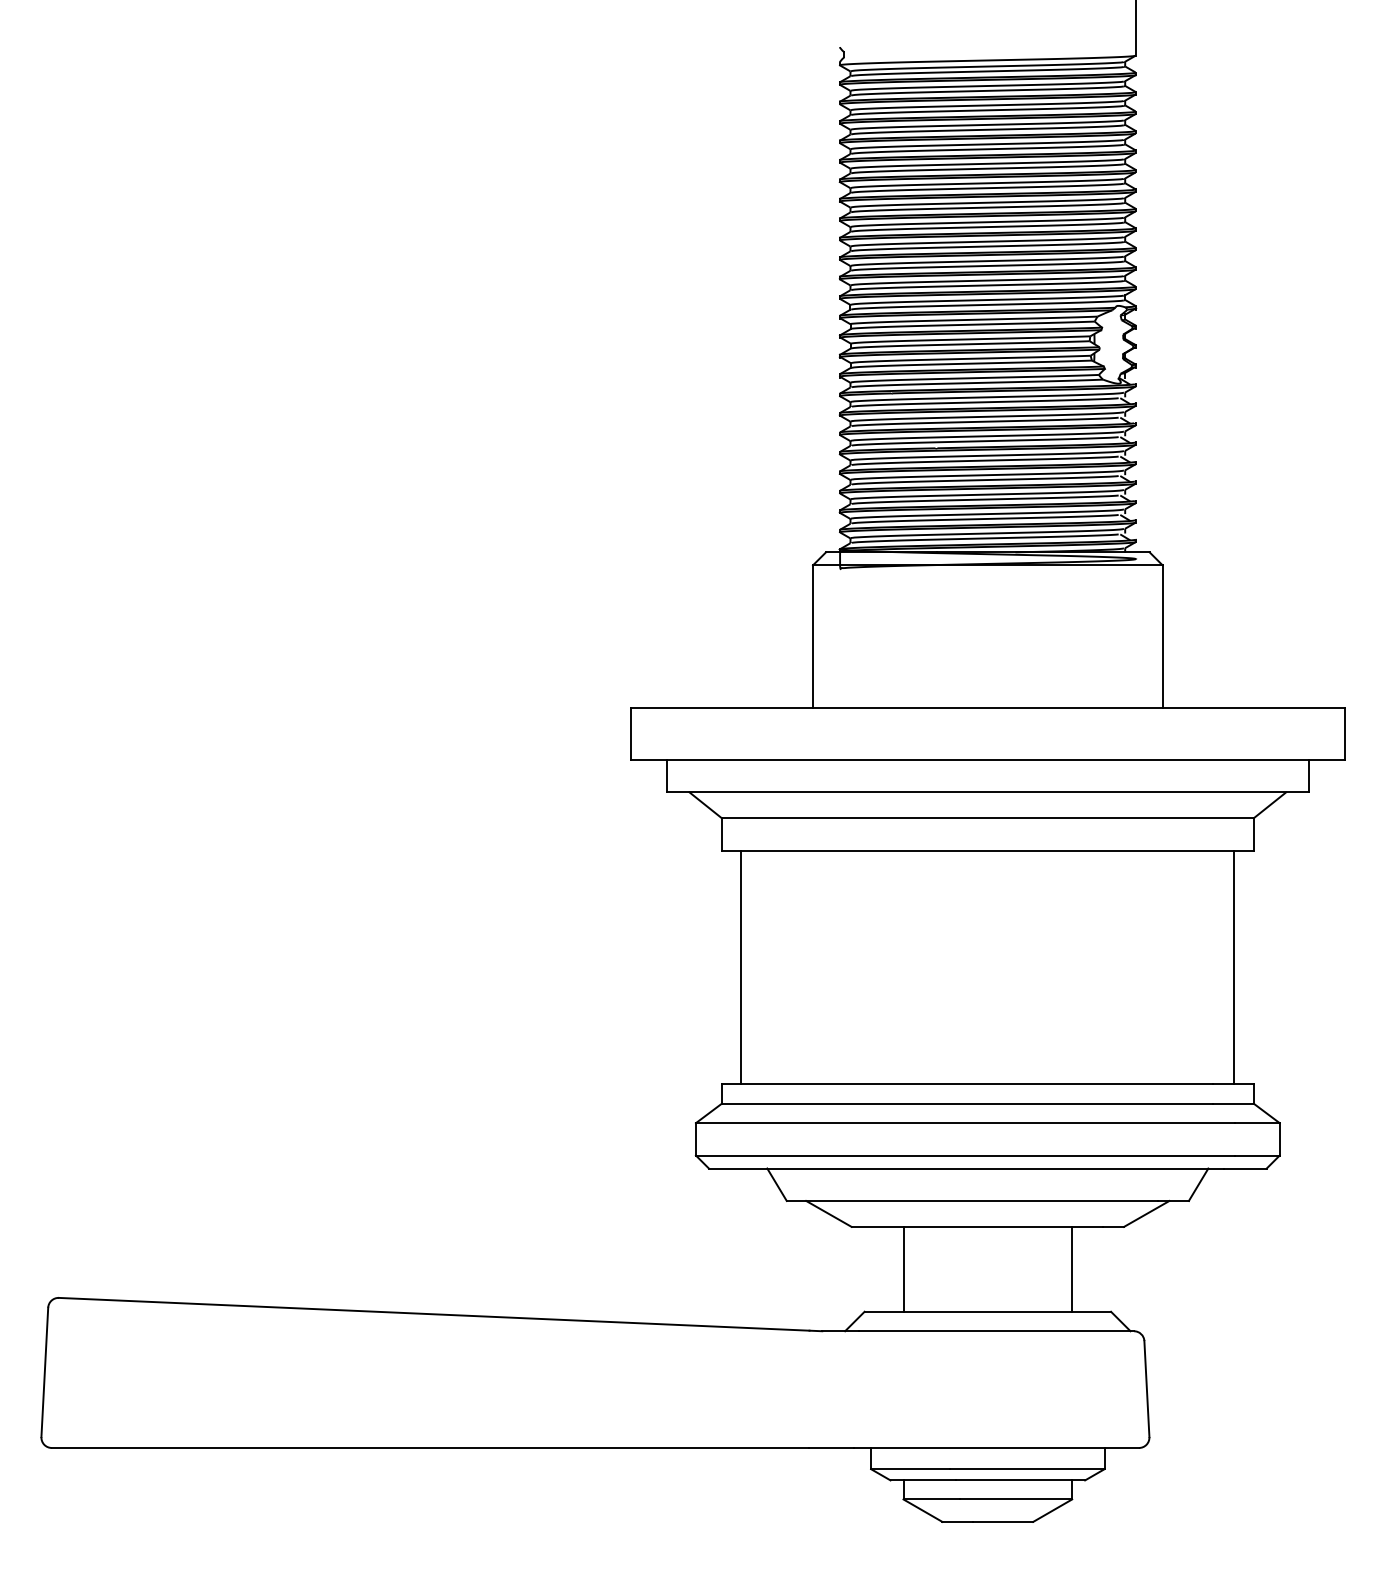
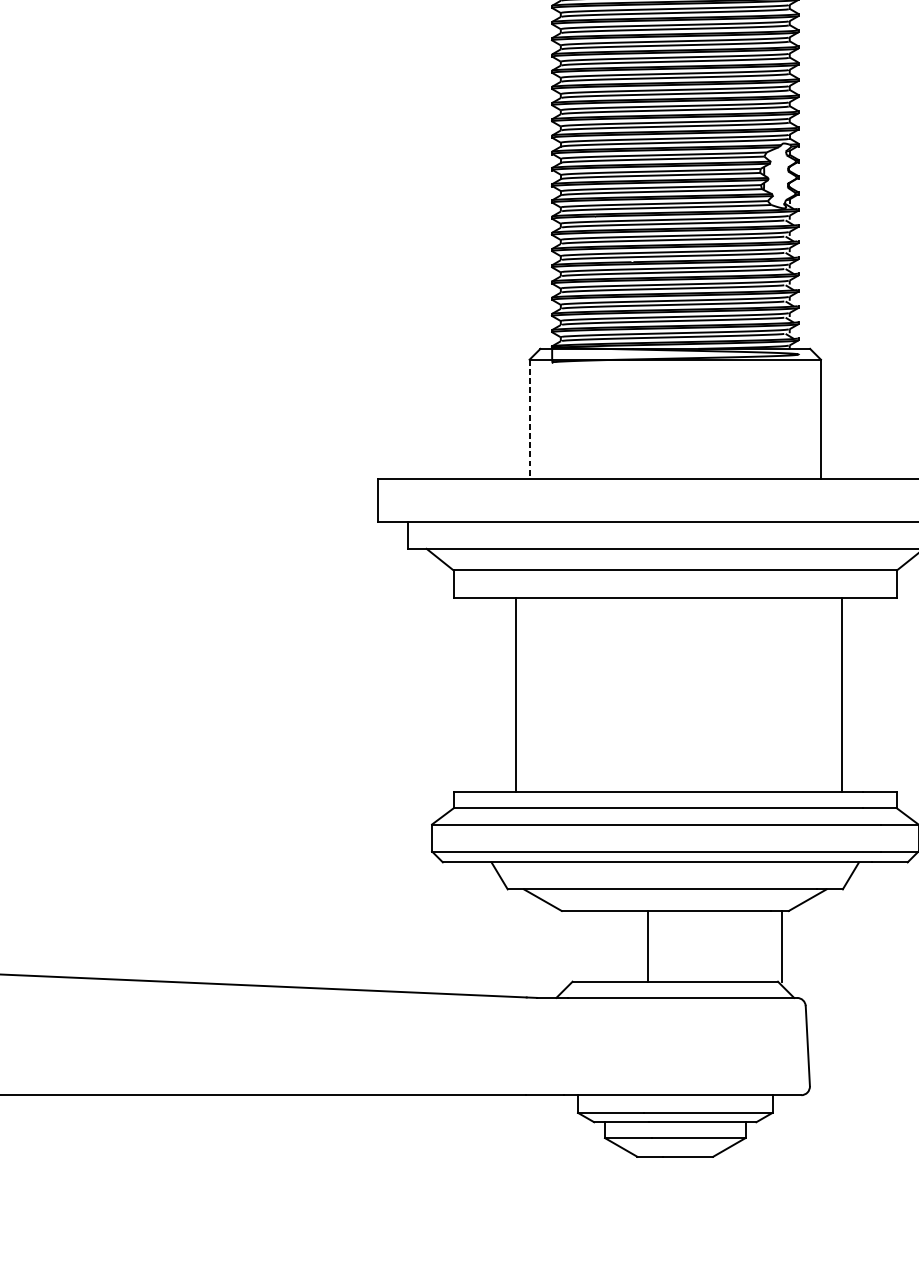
line: (813, 637) -> (530, 419), solid -> dashed
line: (741, 967) -> (515, 694), moved
line: (1234, 967) -> (842, 694), moved
line: (903, 1268) -> (648, 945), moved
line: (1072, 1268) -> (782, 945), moved

